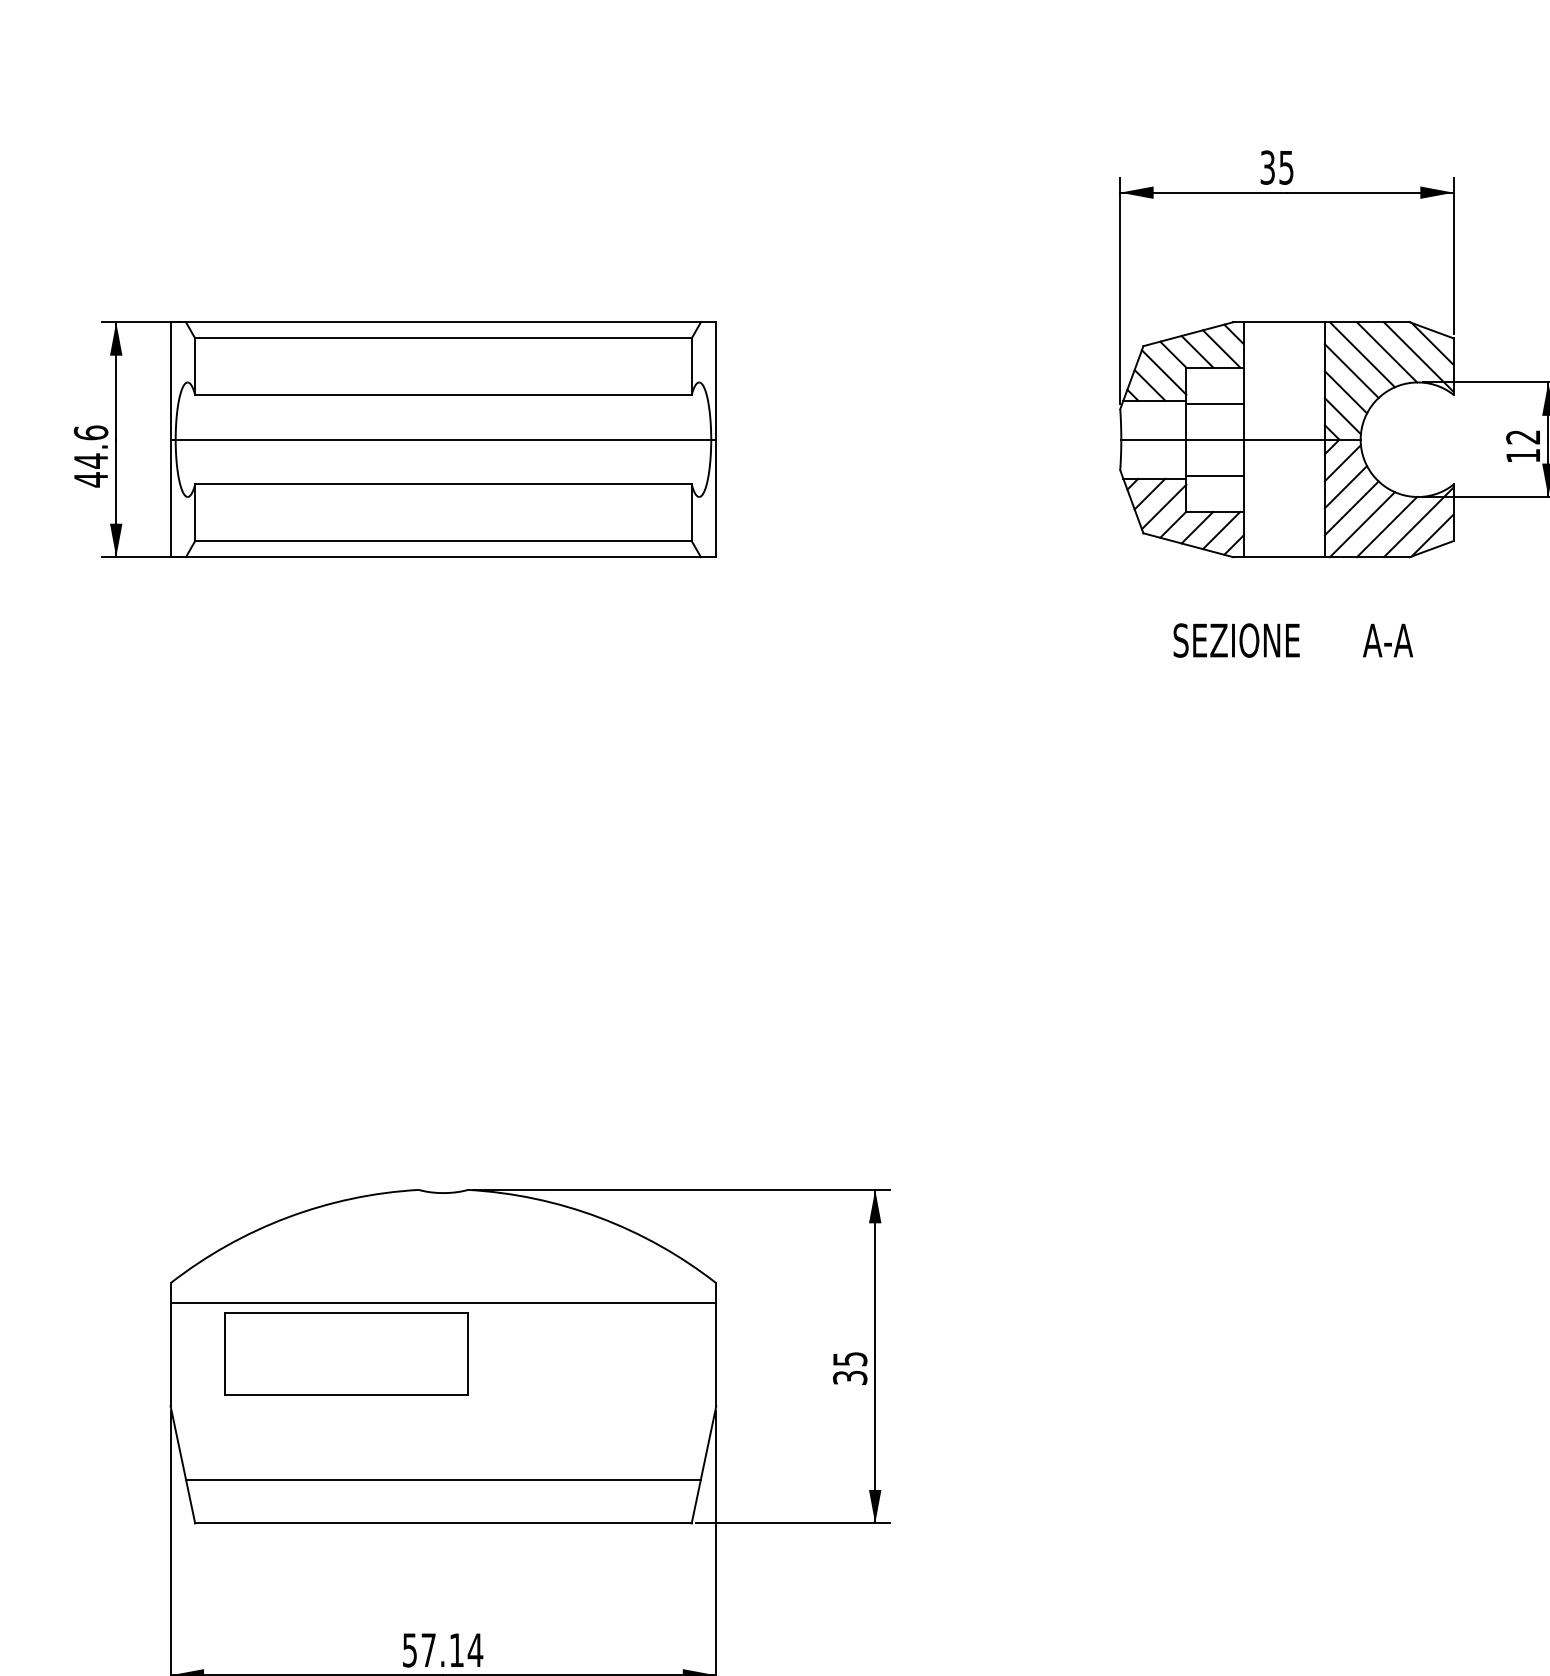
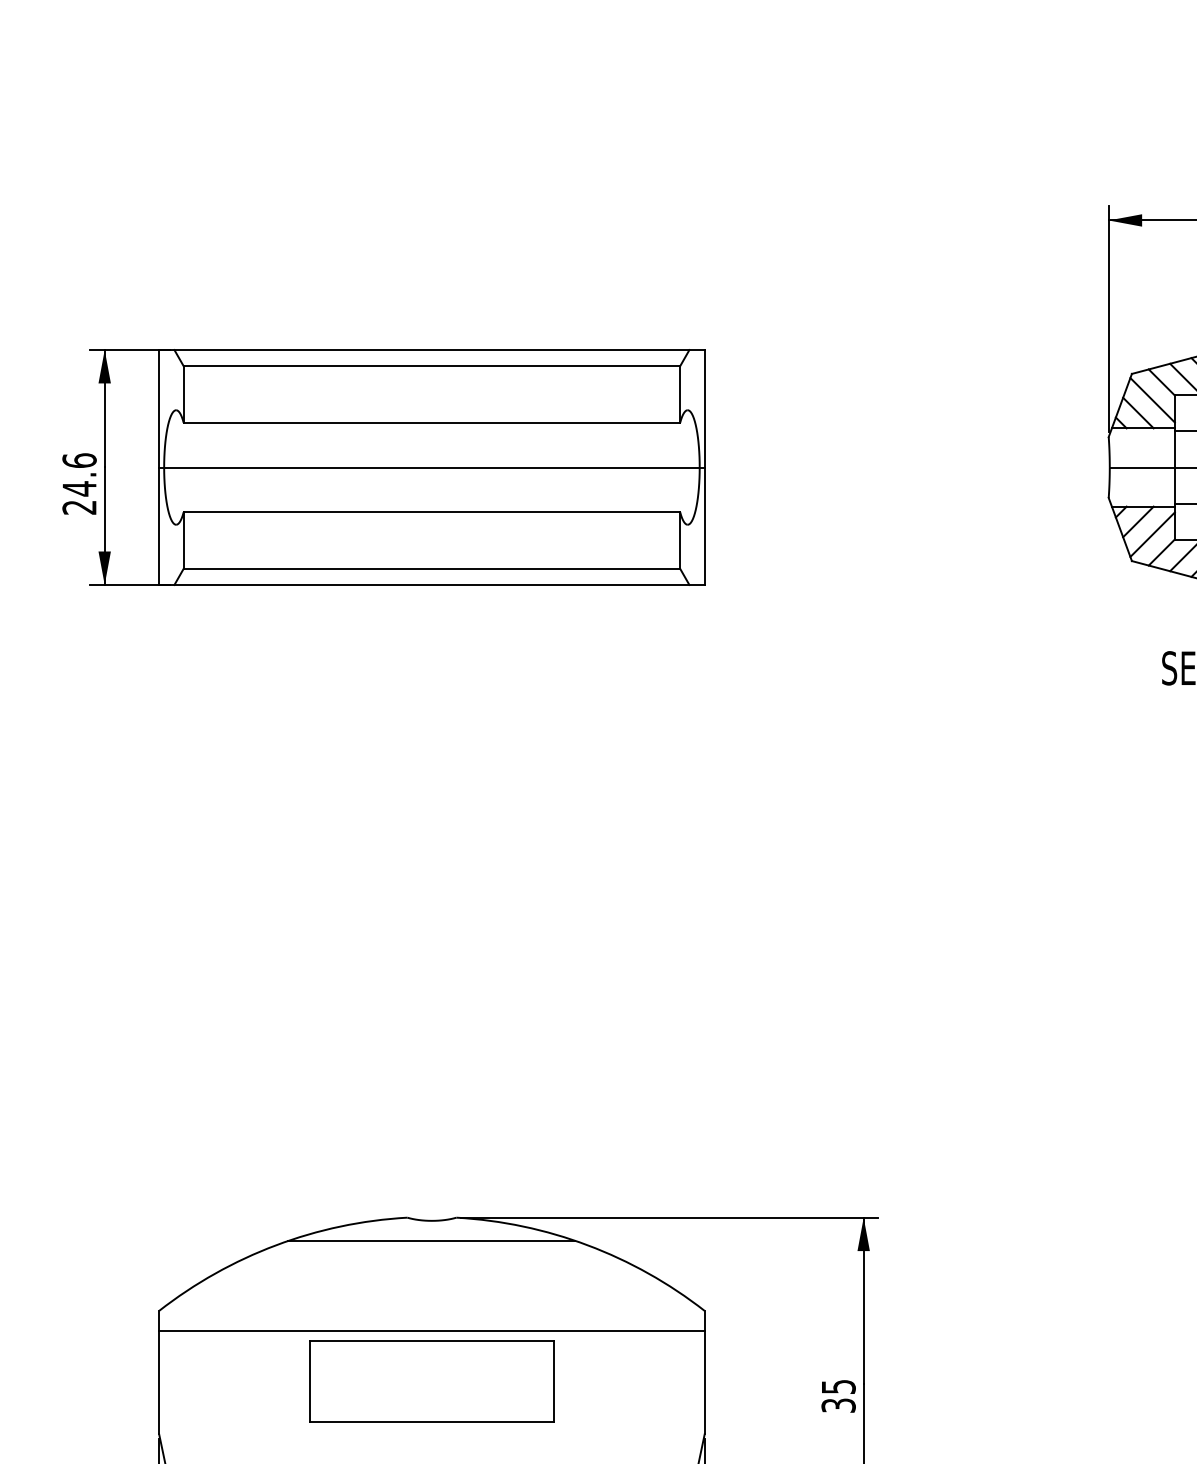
text: (90, 479) -> (78, 507), 44.6 -> 24.6
line: (443, 1213) -> (431, 1241), added
part: (346, 1353) -> (431, 1381), moved

